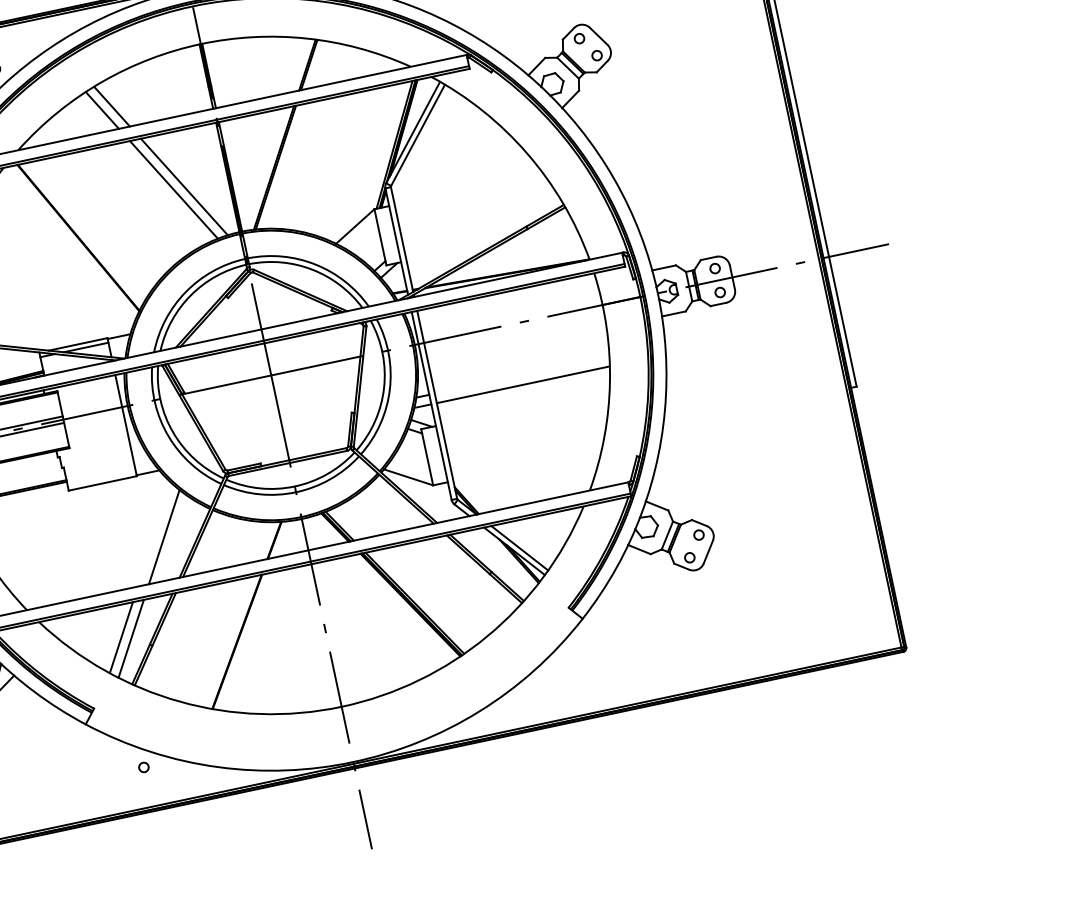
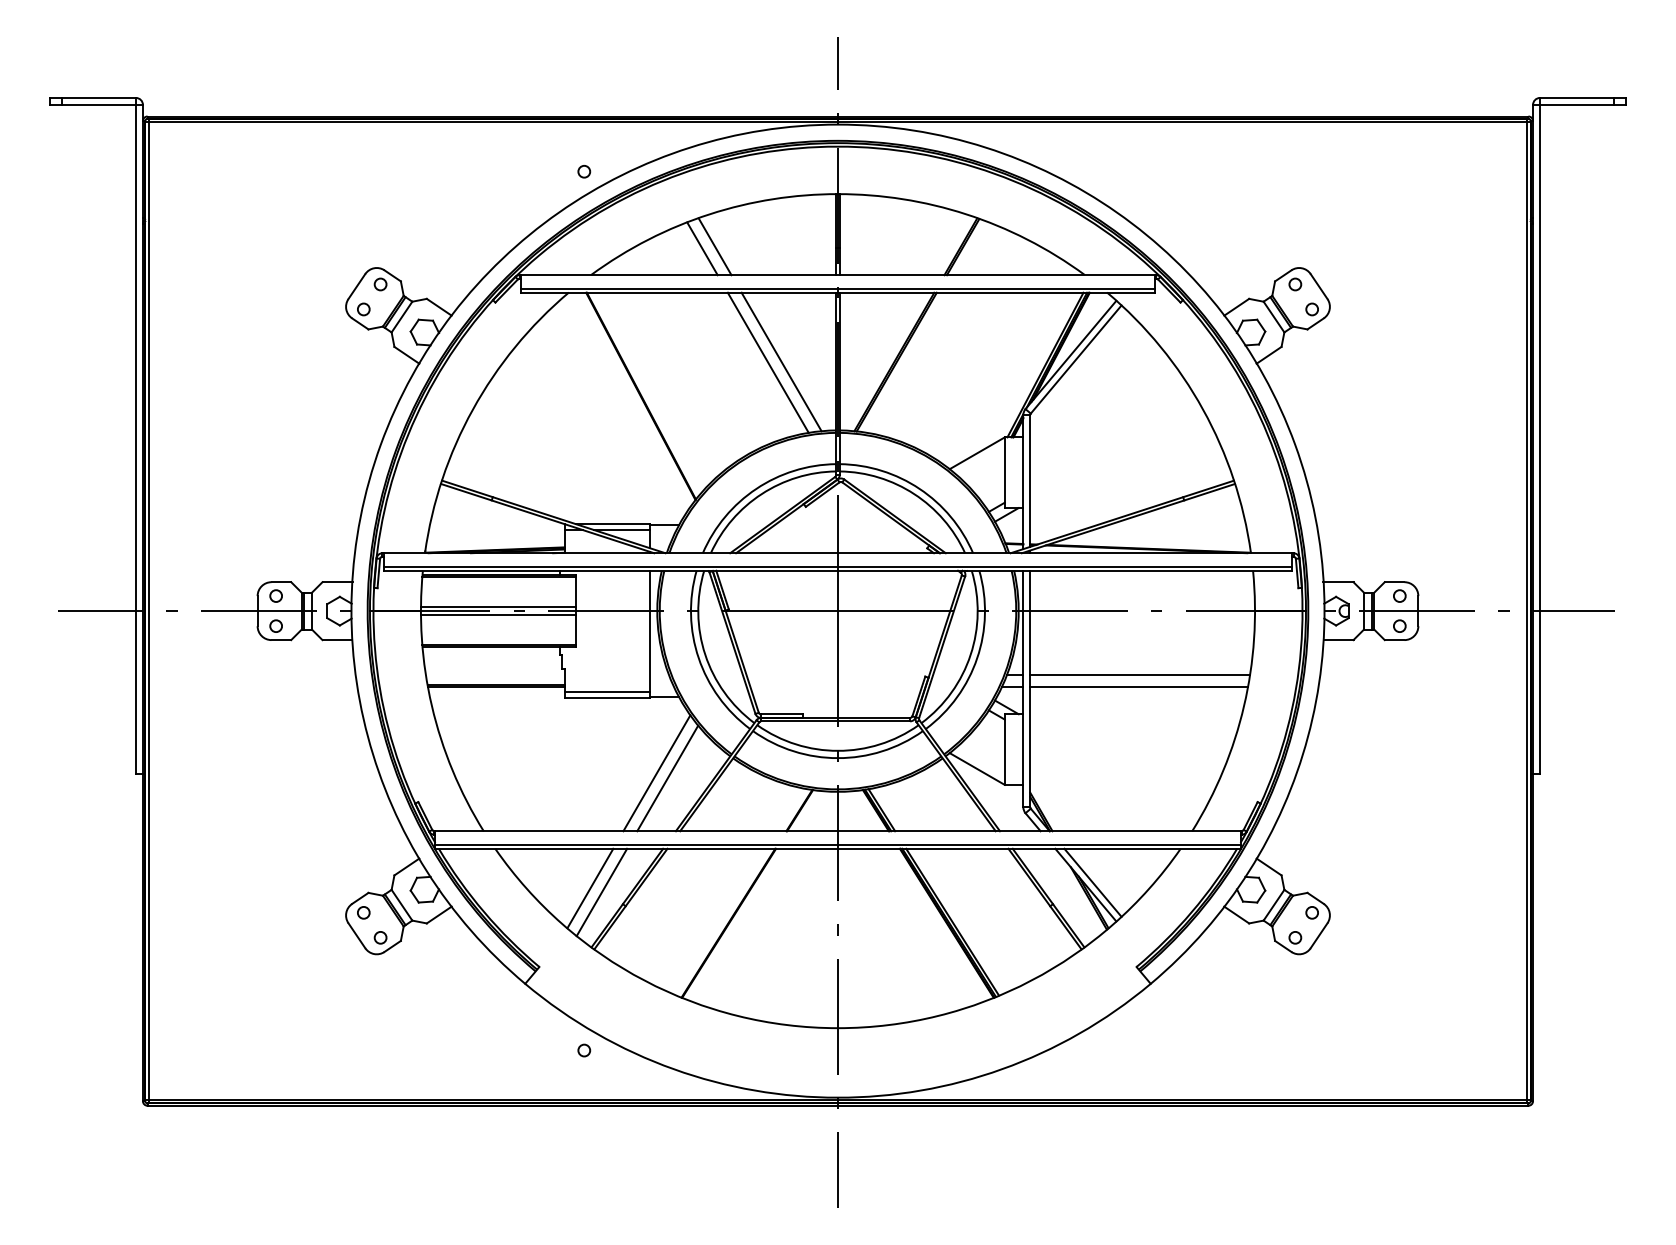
line: (522, 374) -> (1140, 674), added
line: (101, 479) -> (607, 692), added
line: (154, 535) -> (656, 773), added

